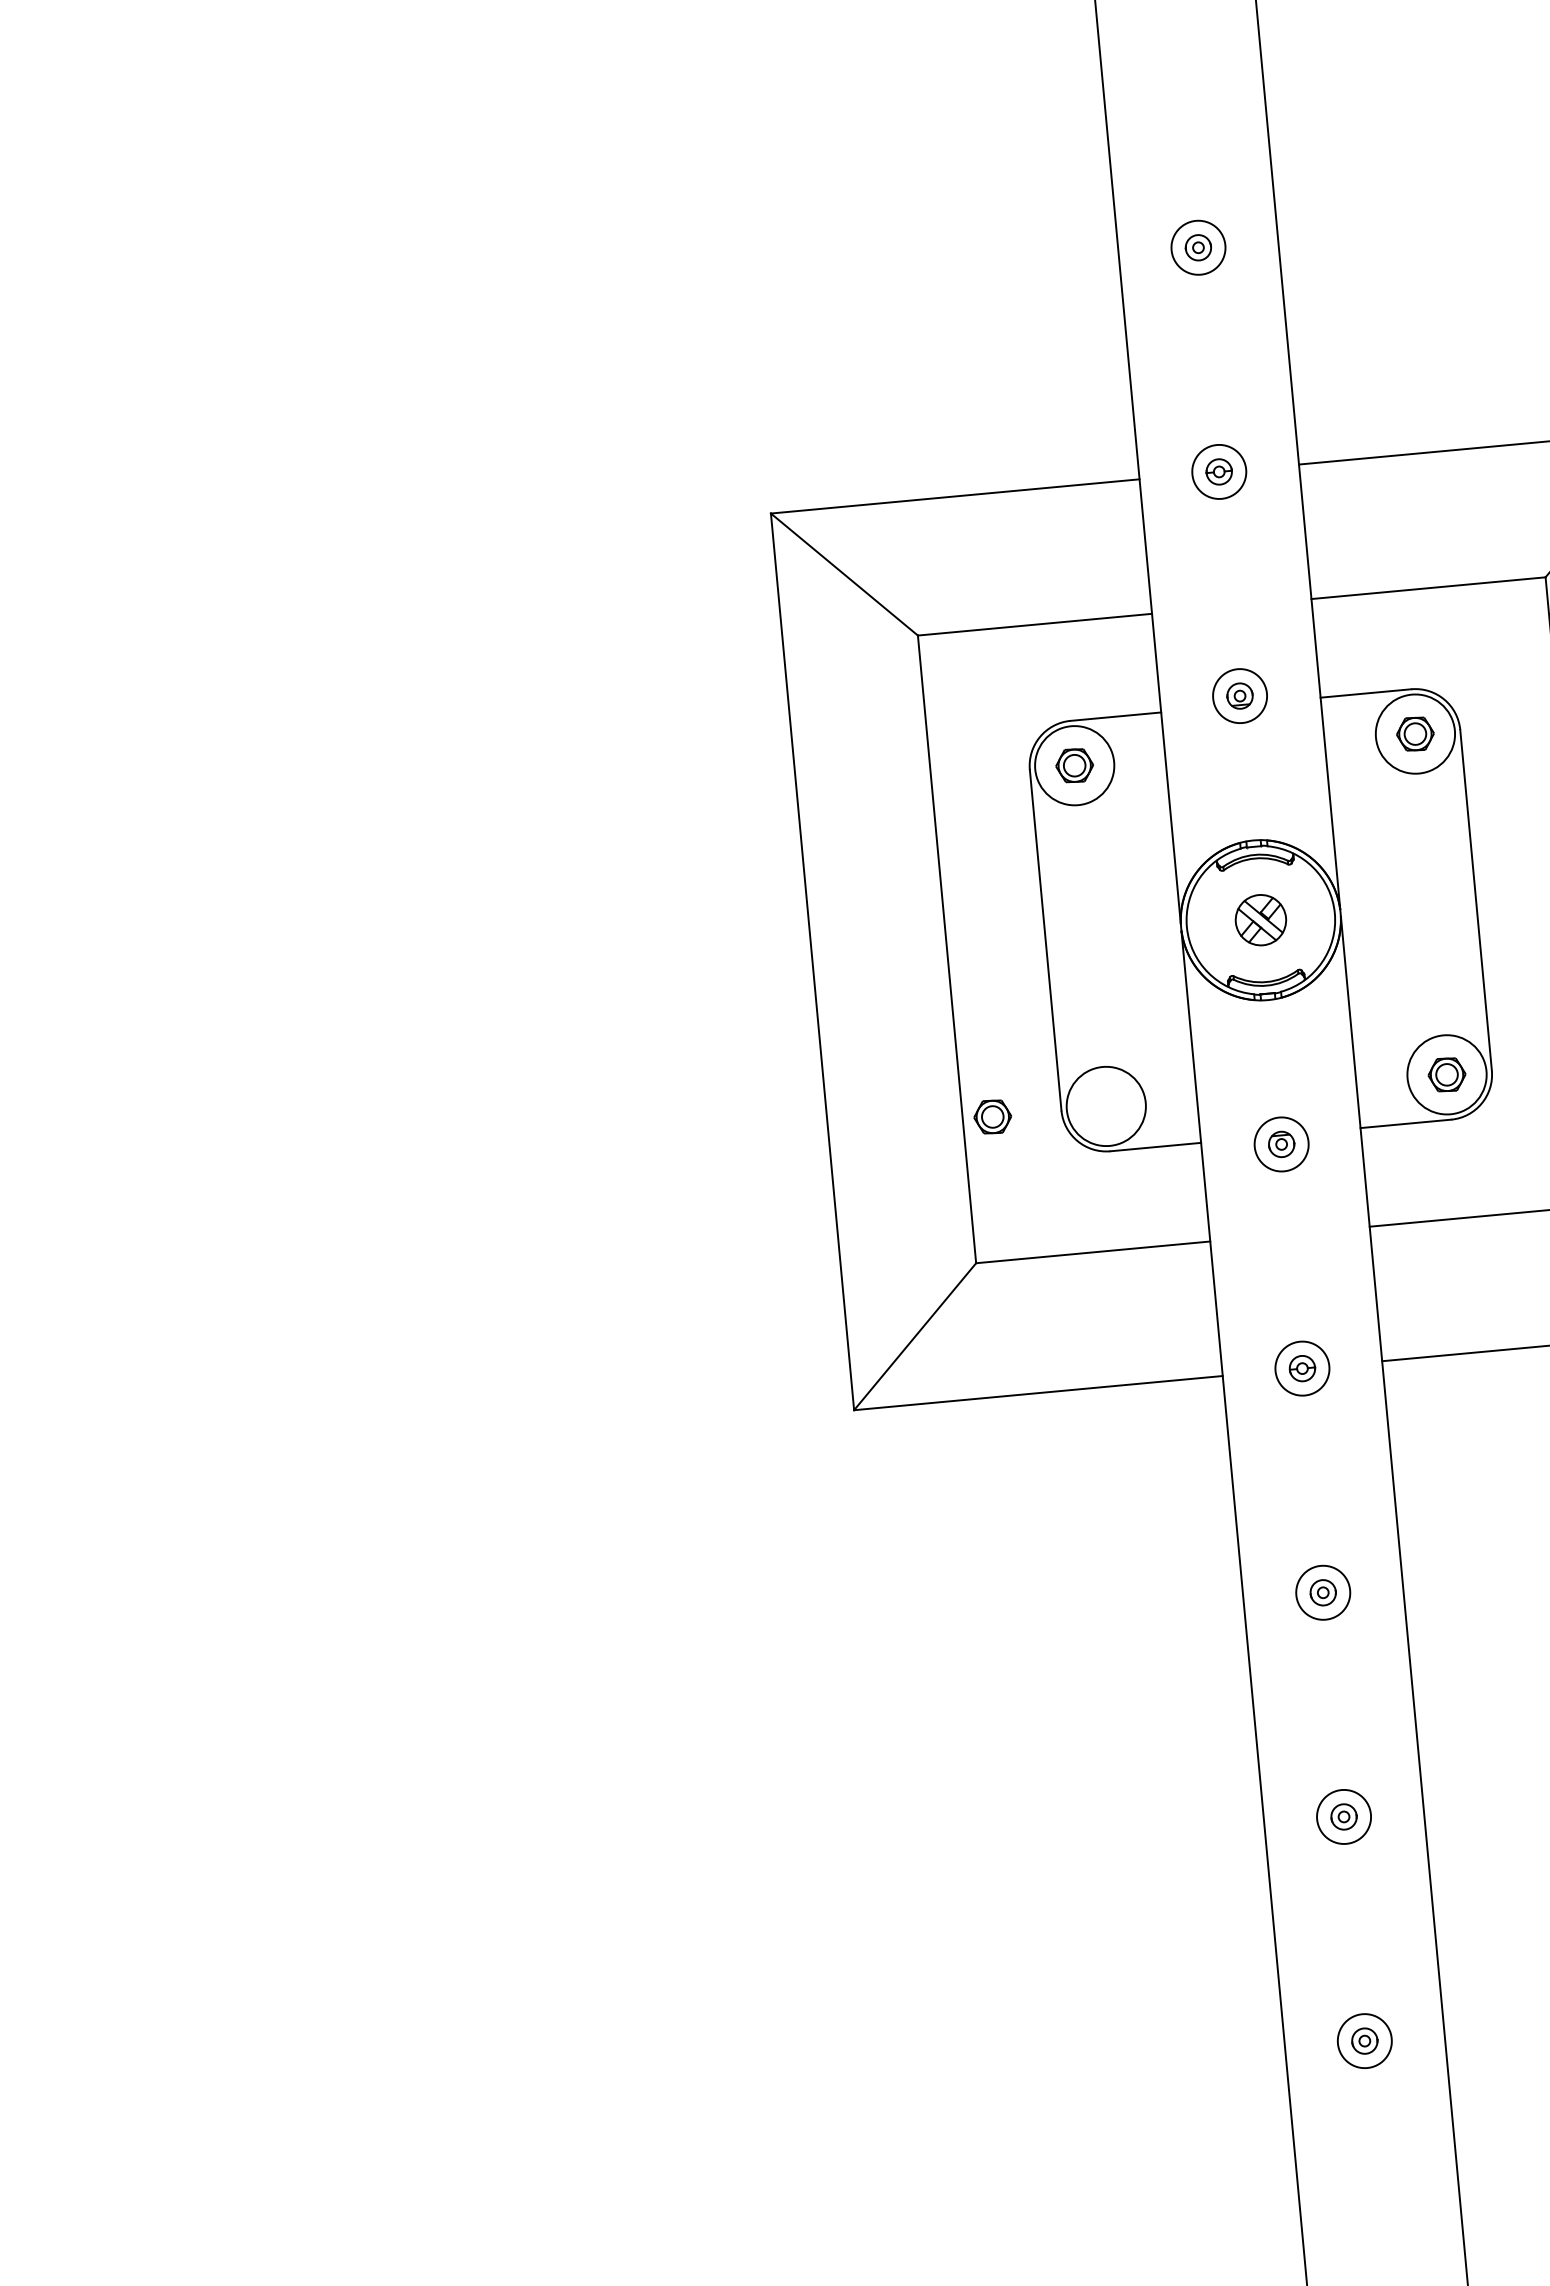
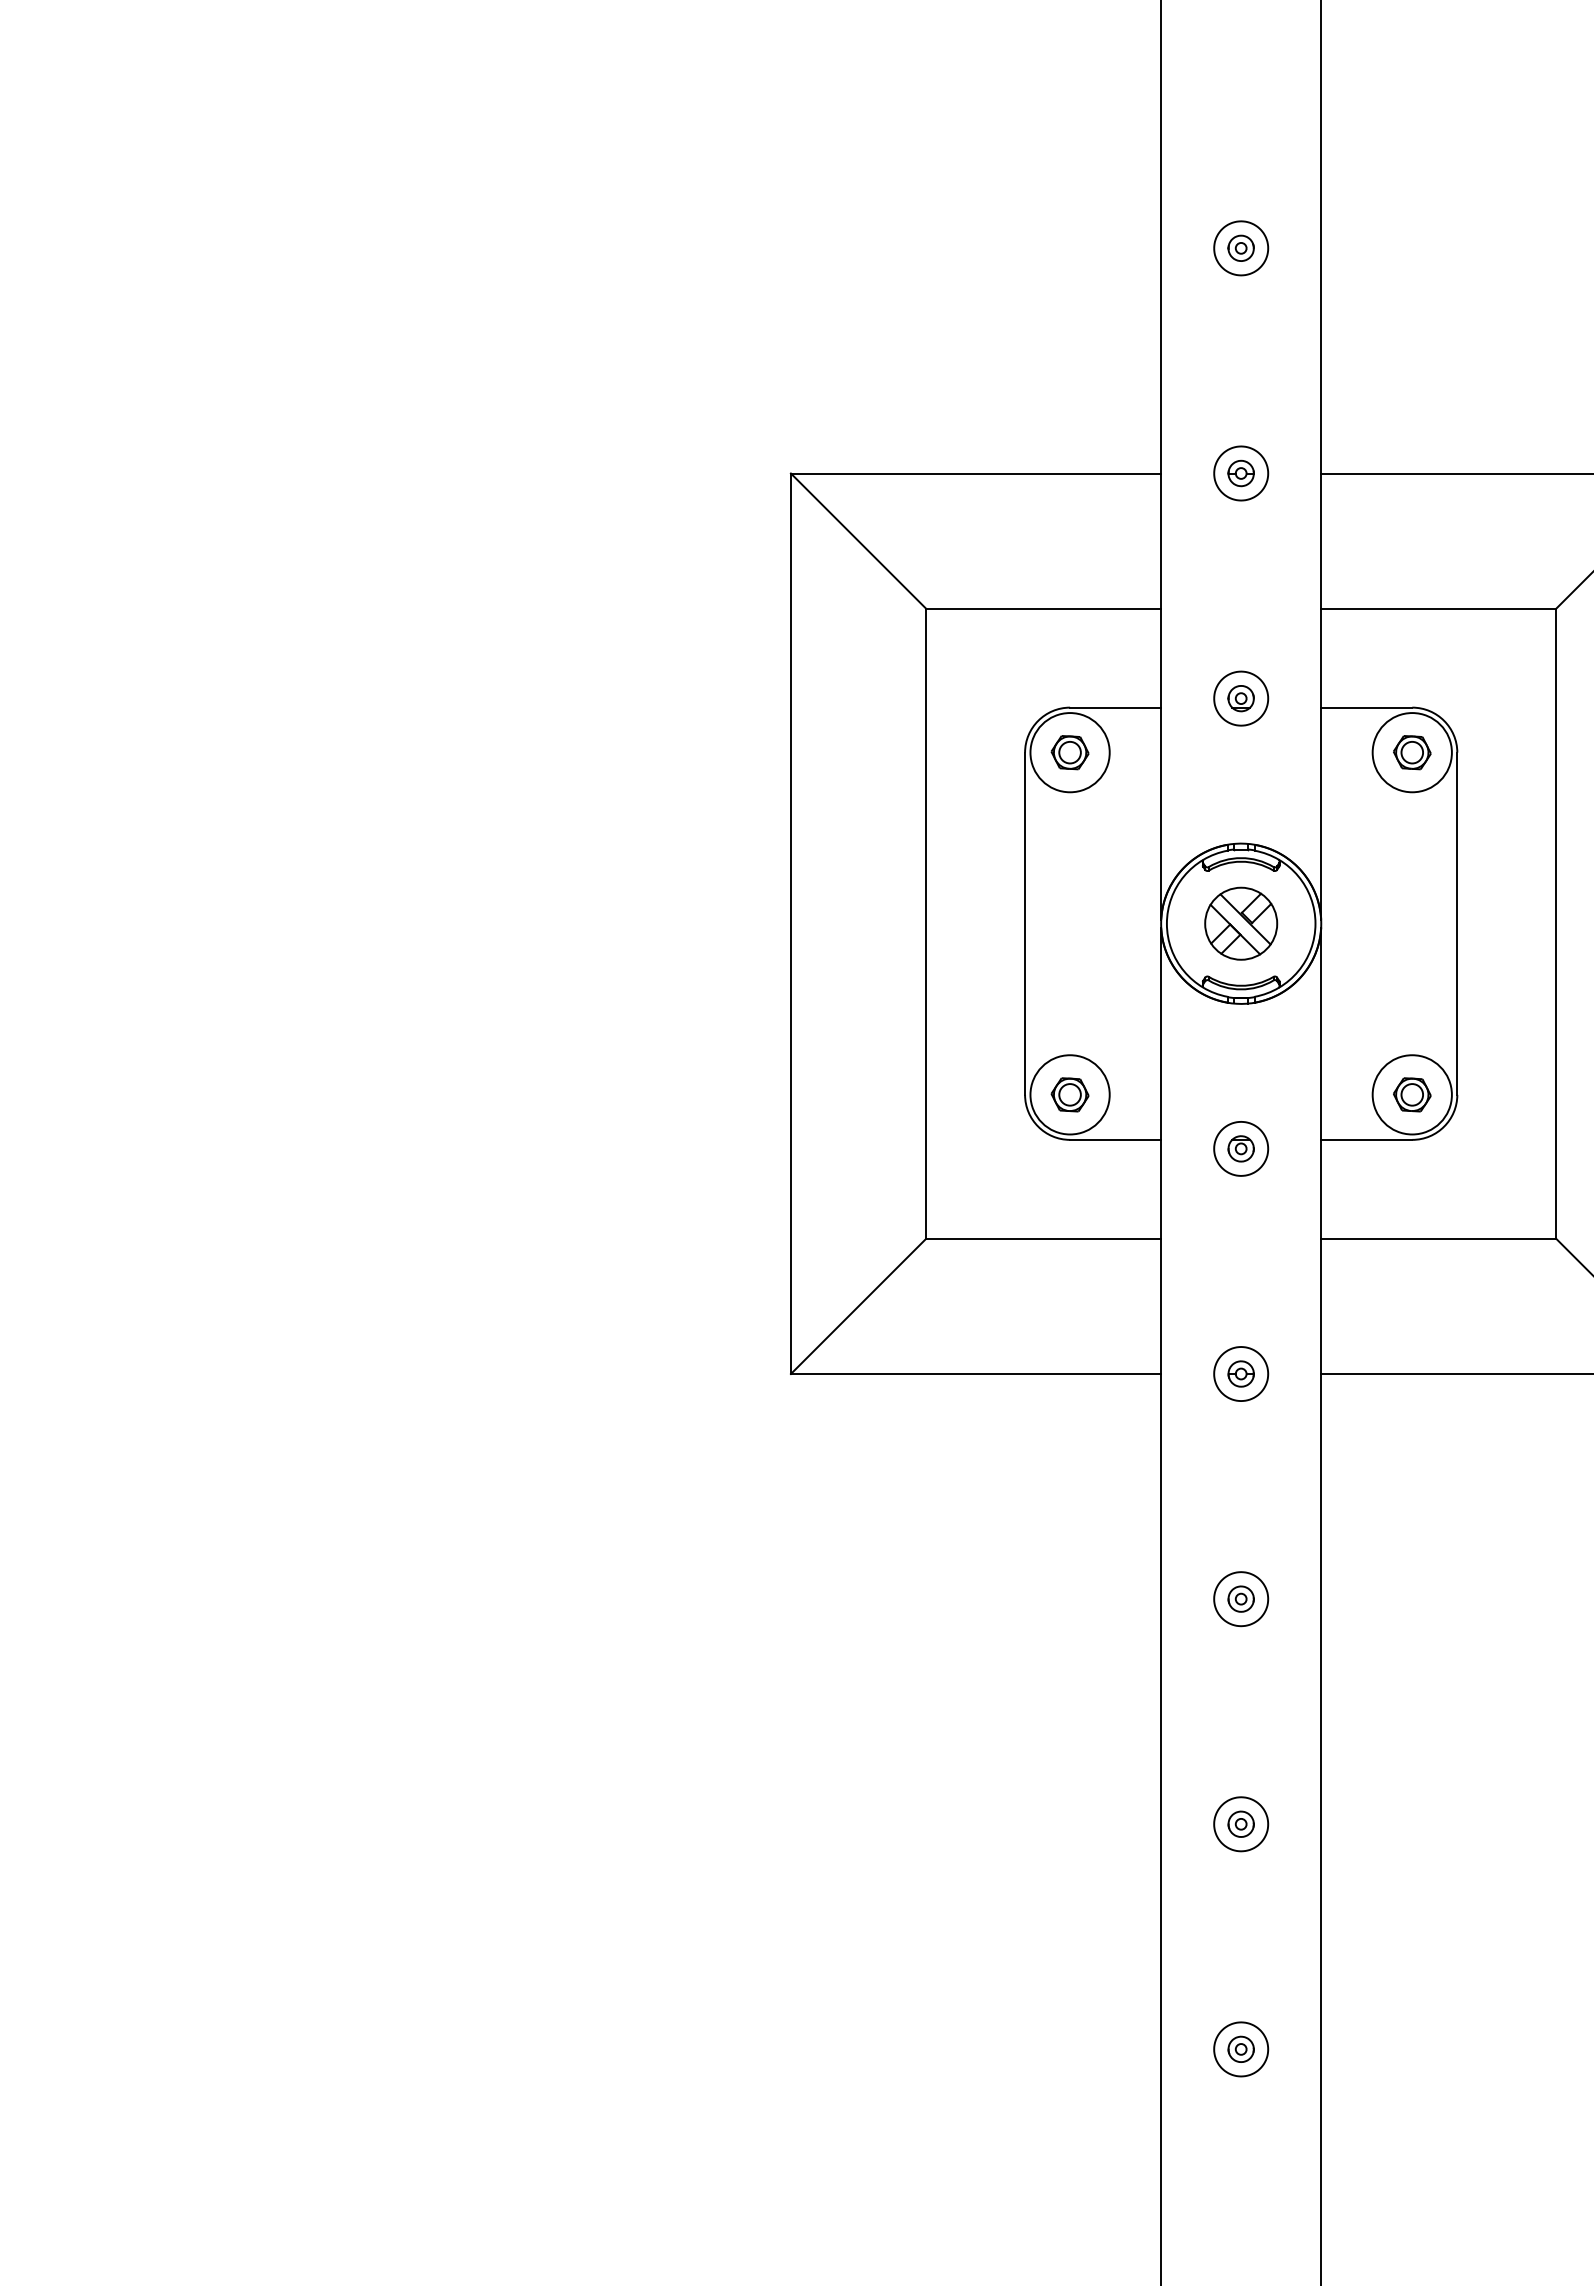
part: (1261, 919) -> (1241, 923), size x1.43
part: (992, 1116) -> (1069, 1094), moved

